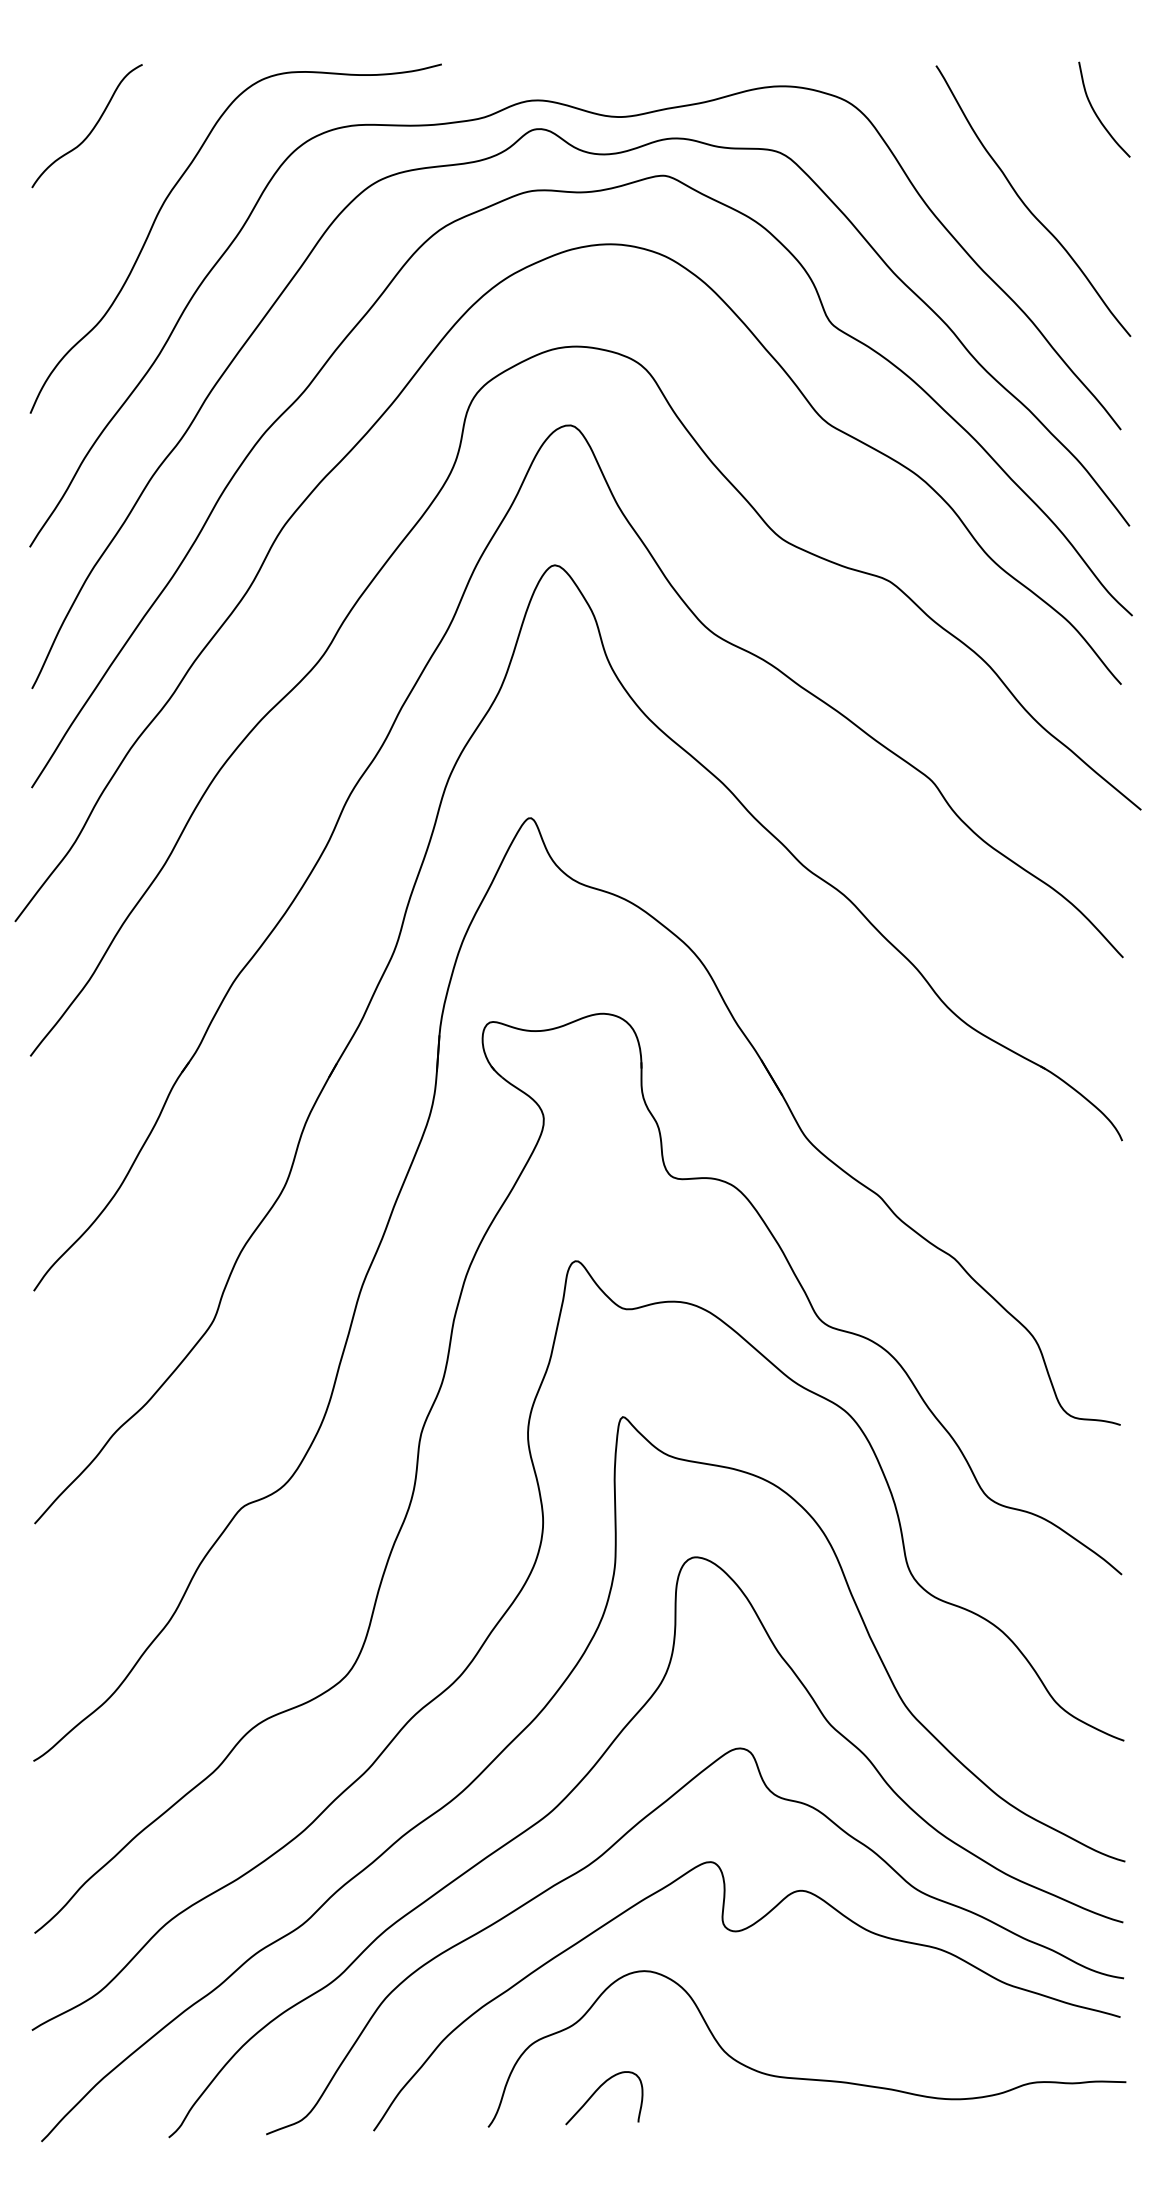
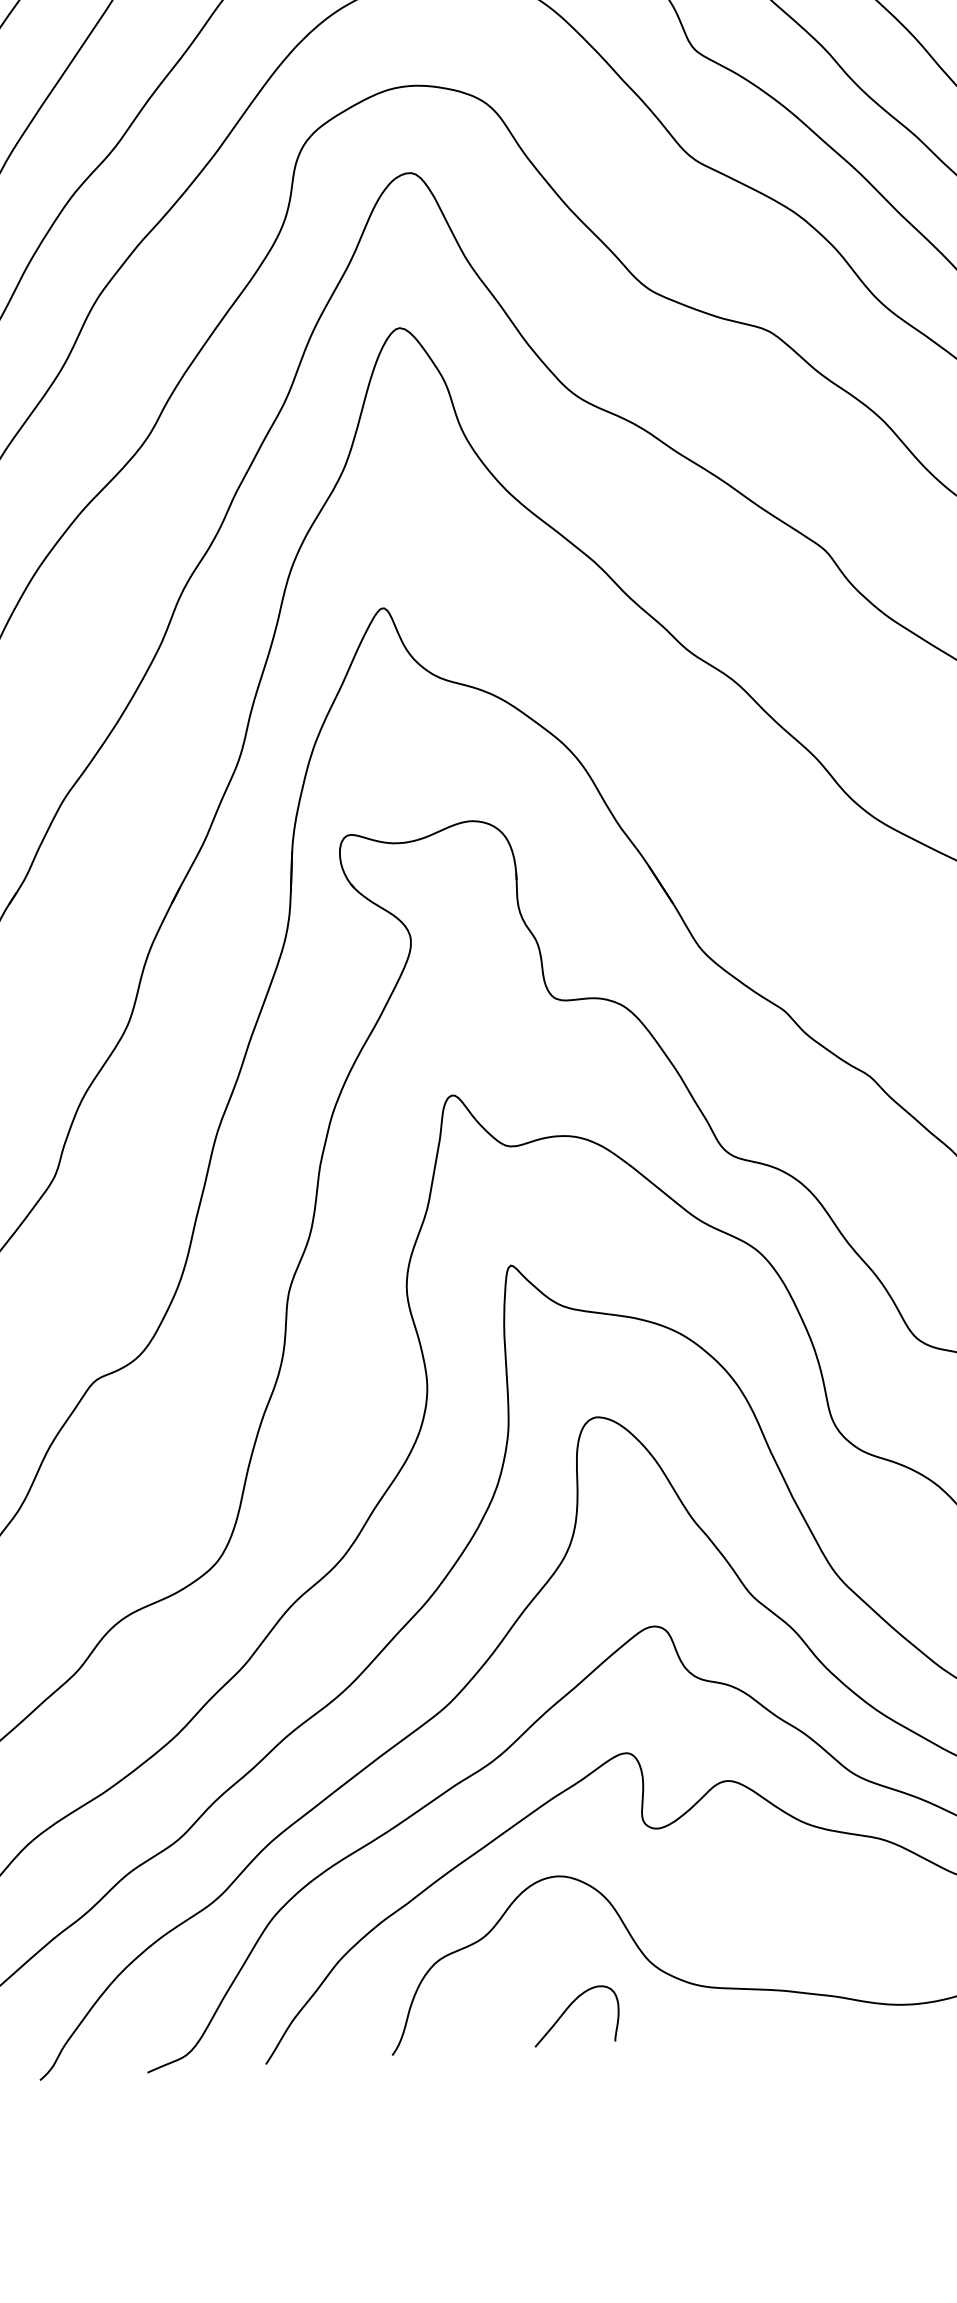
curve: (596, 2092) -> (567, 2010), moved

